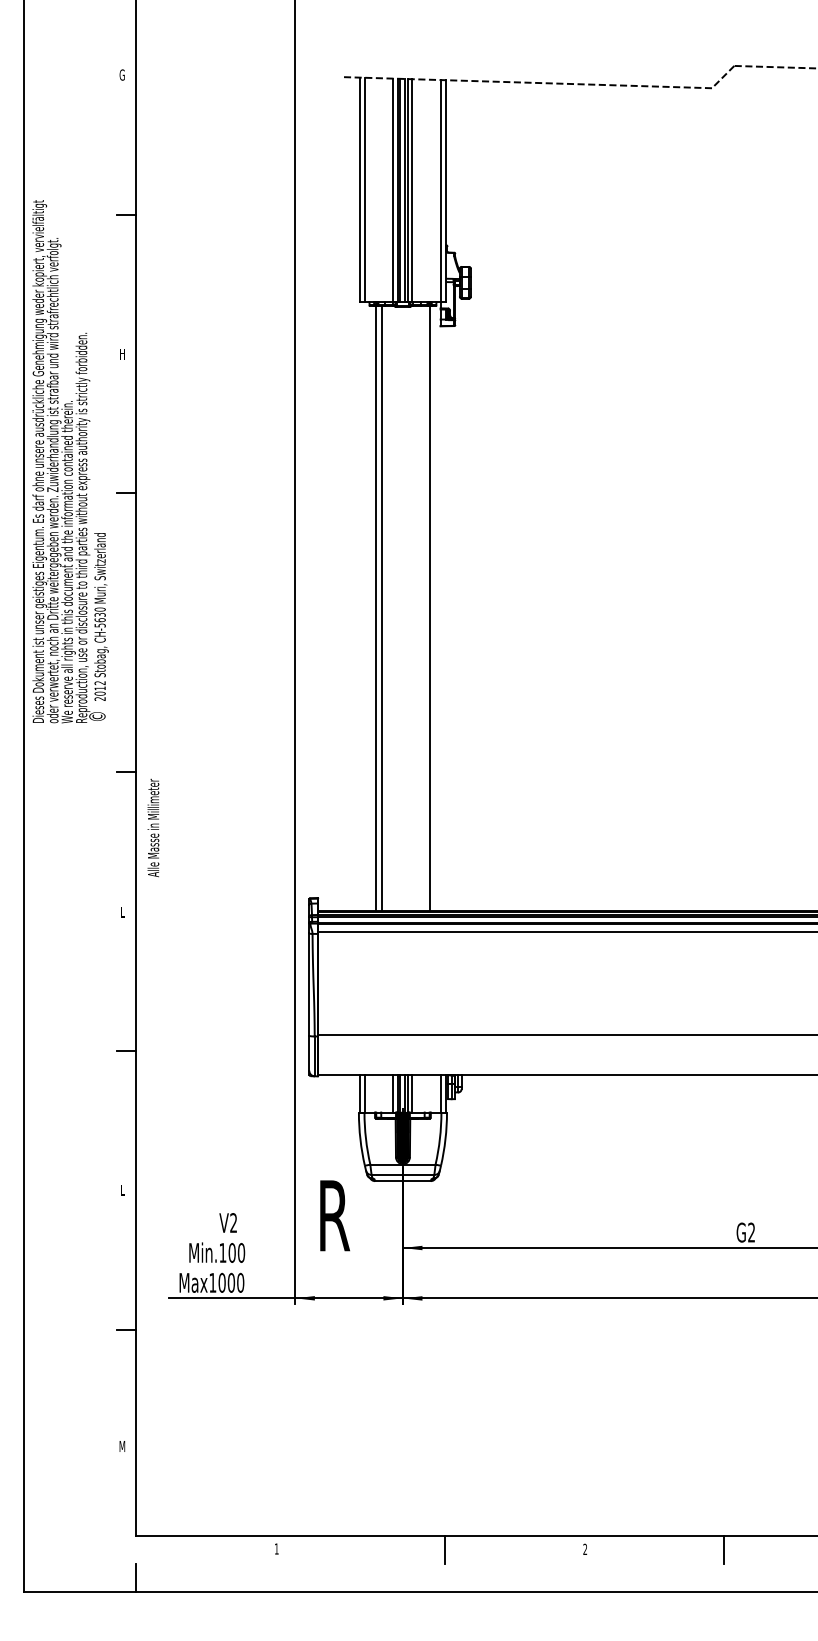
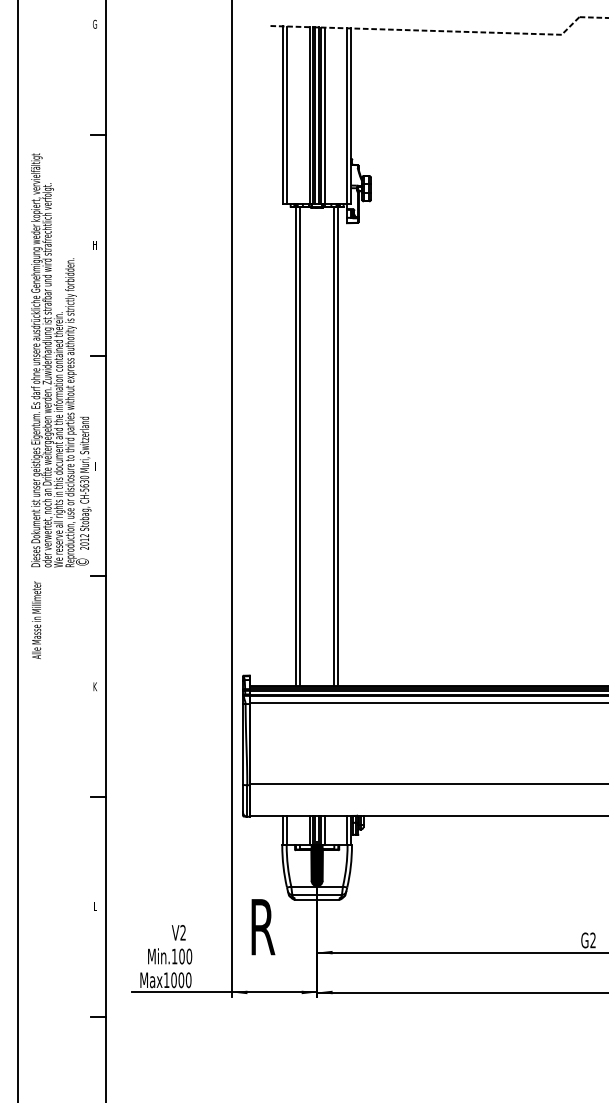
text: (70, 461) -> (61, 360), moved
line: (424, 608) -> (334, 446), added
text: (153, 827) -> (36, 619), moved
text: (122, 911) -> (95, 686), L -> K

